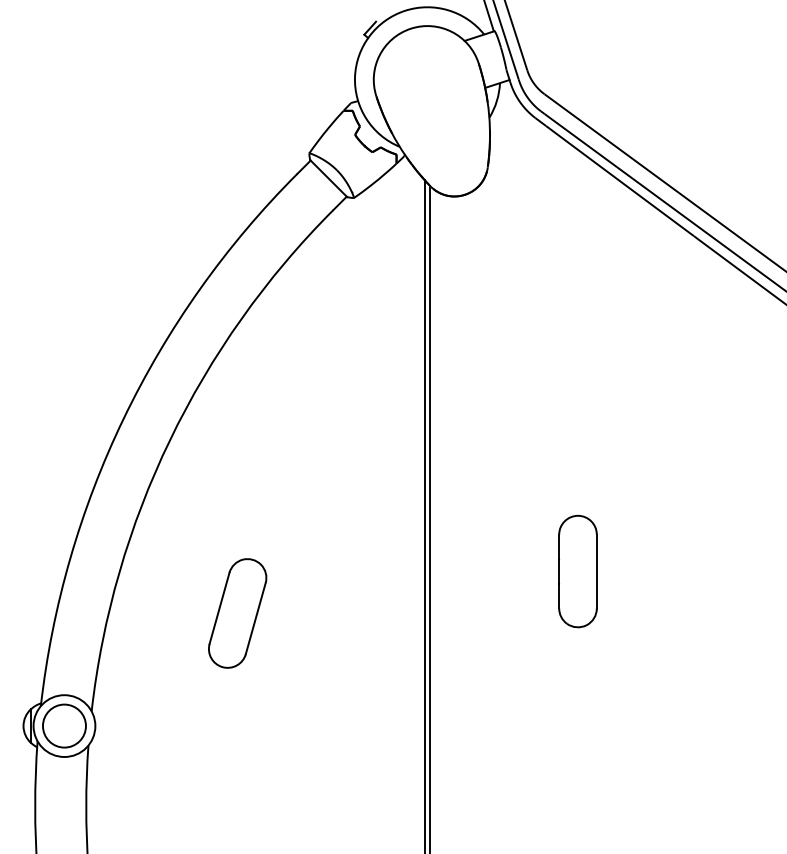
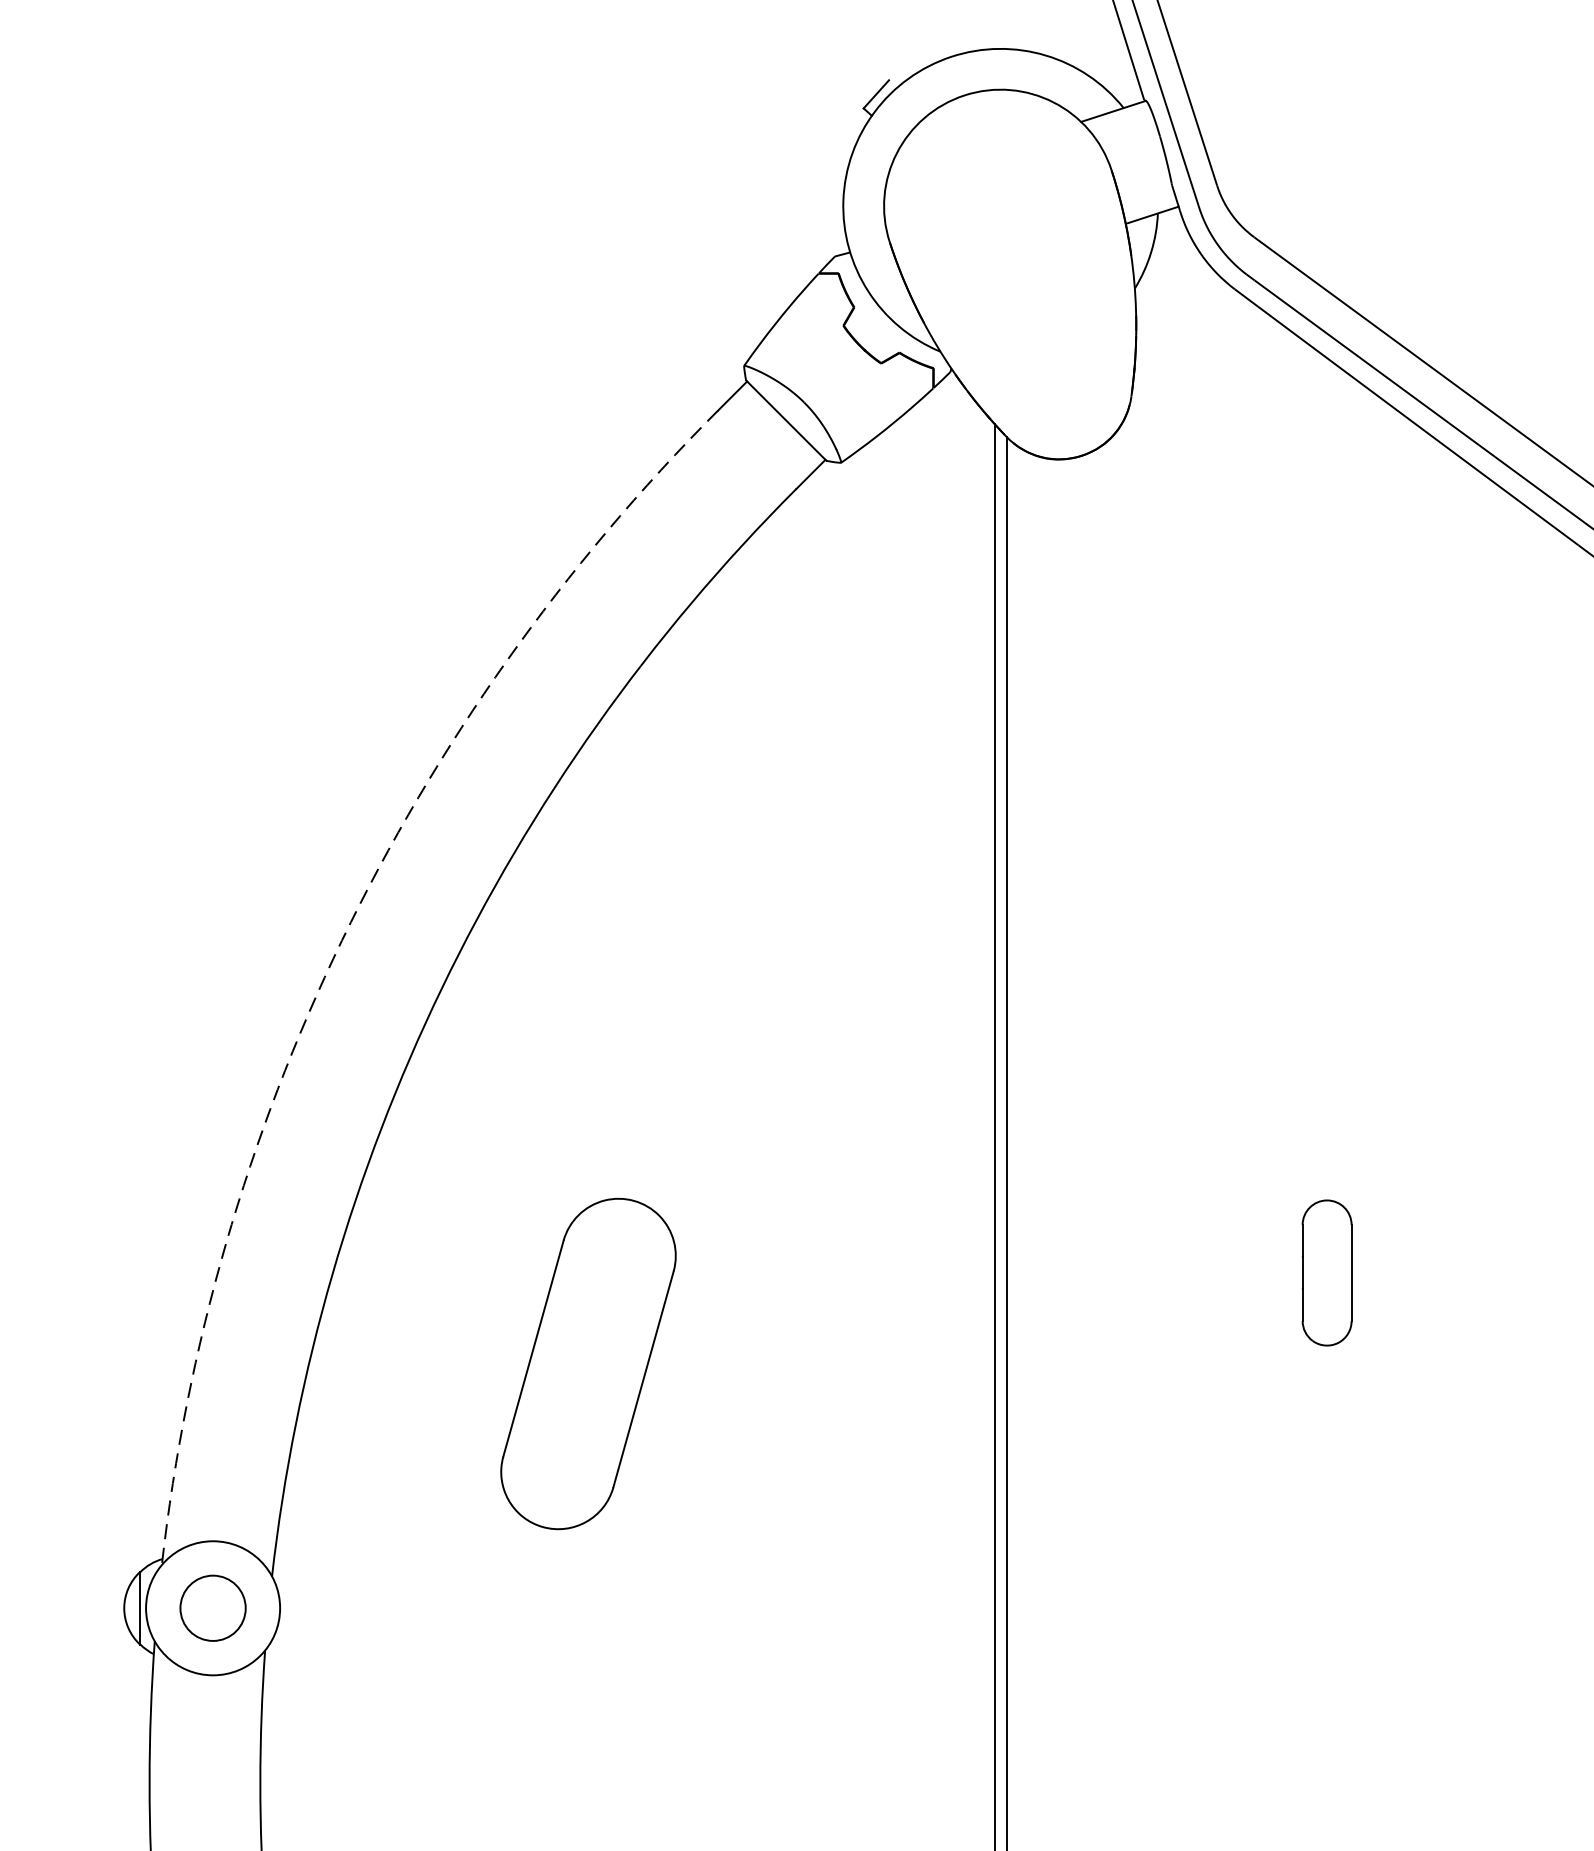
arc: (123, 418) -> (341, 941), solid -> dashed
part: (577, 571) -> (1326, 1272), size x0.6
part: (237, 613) -> (588, 1364), size x1.4
circle: (63, 725) -> (210, 1607), size x0.7

